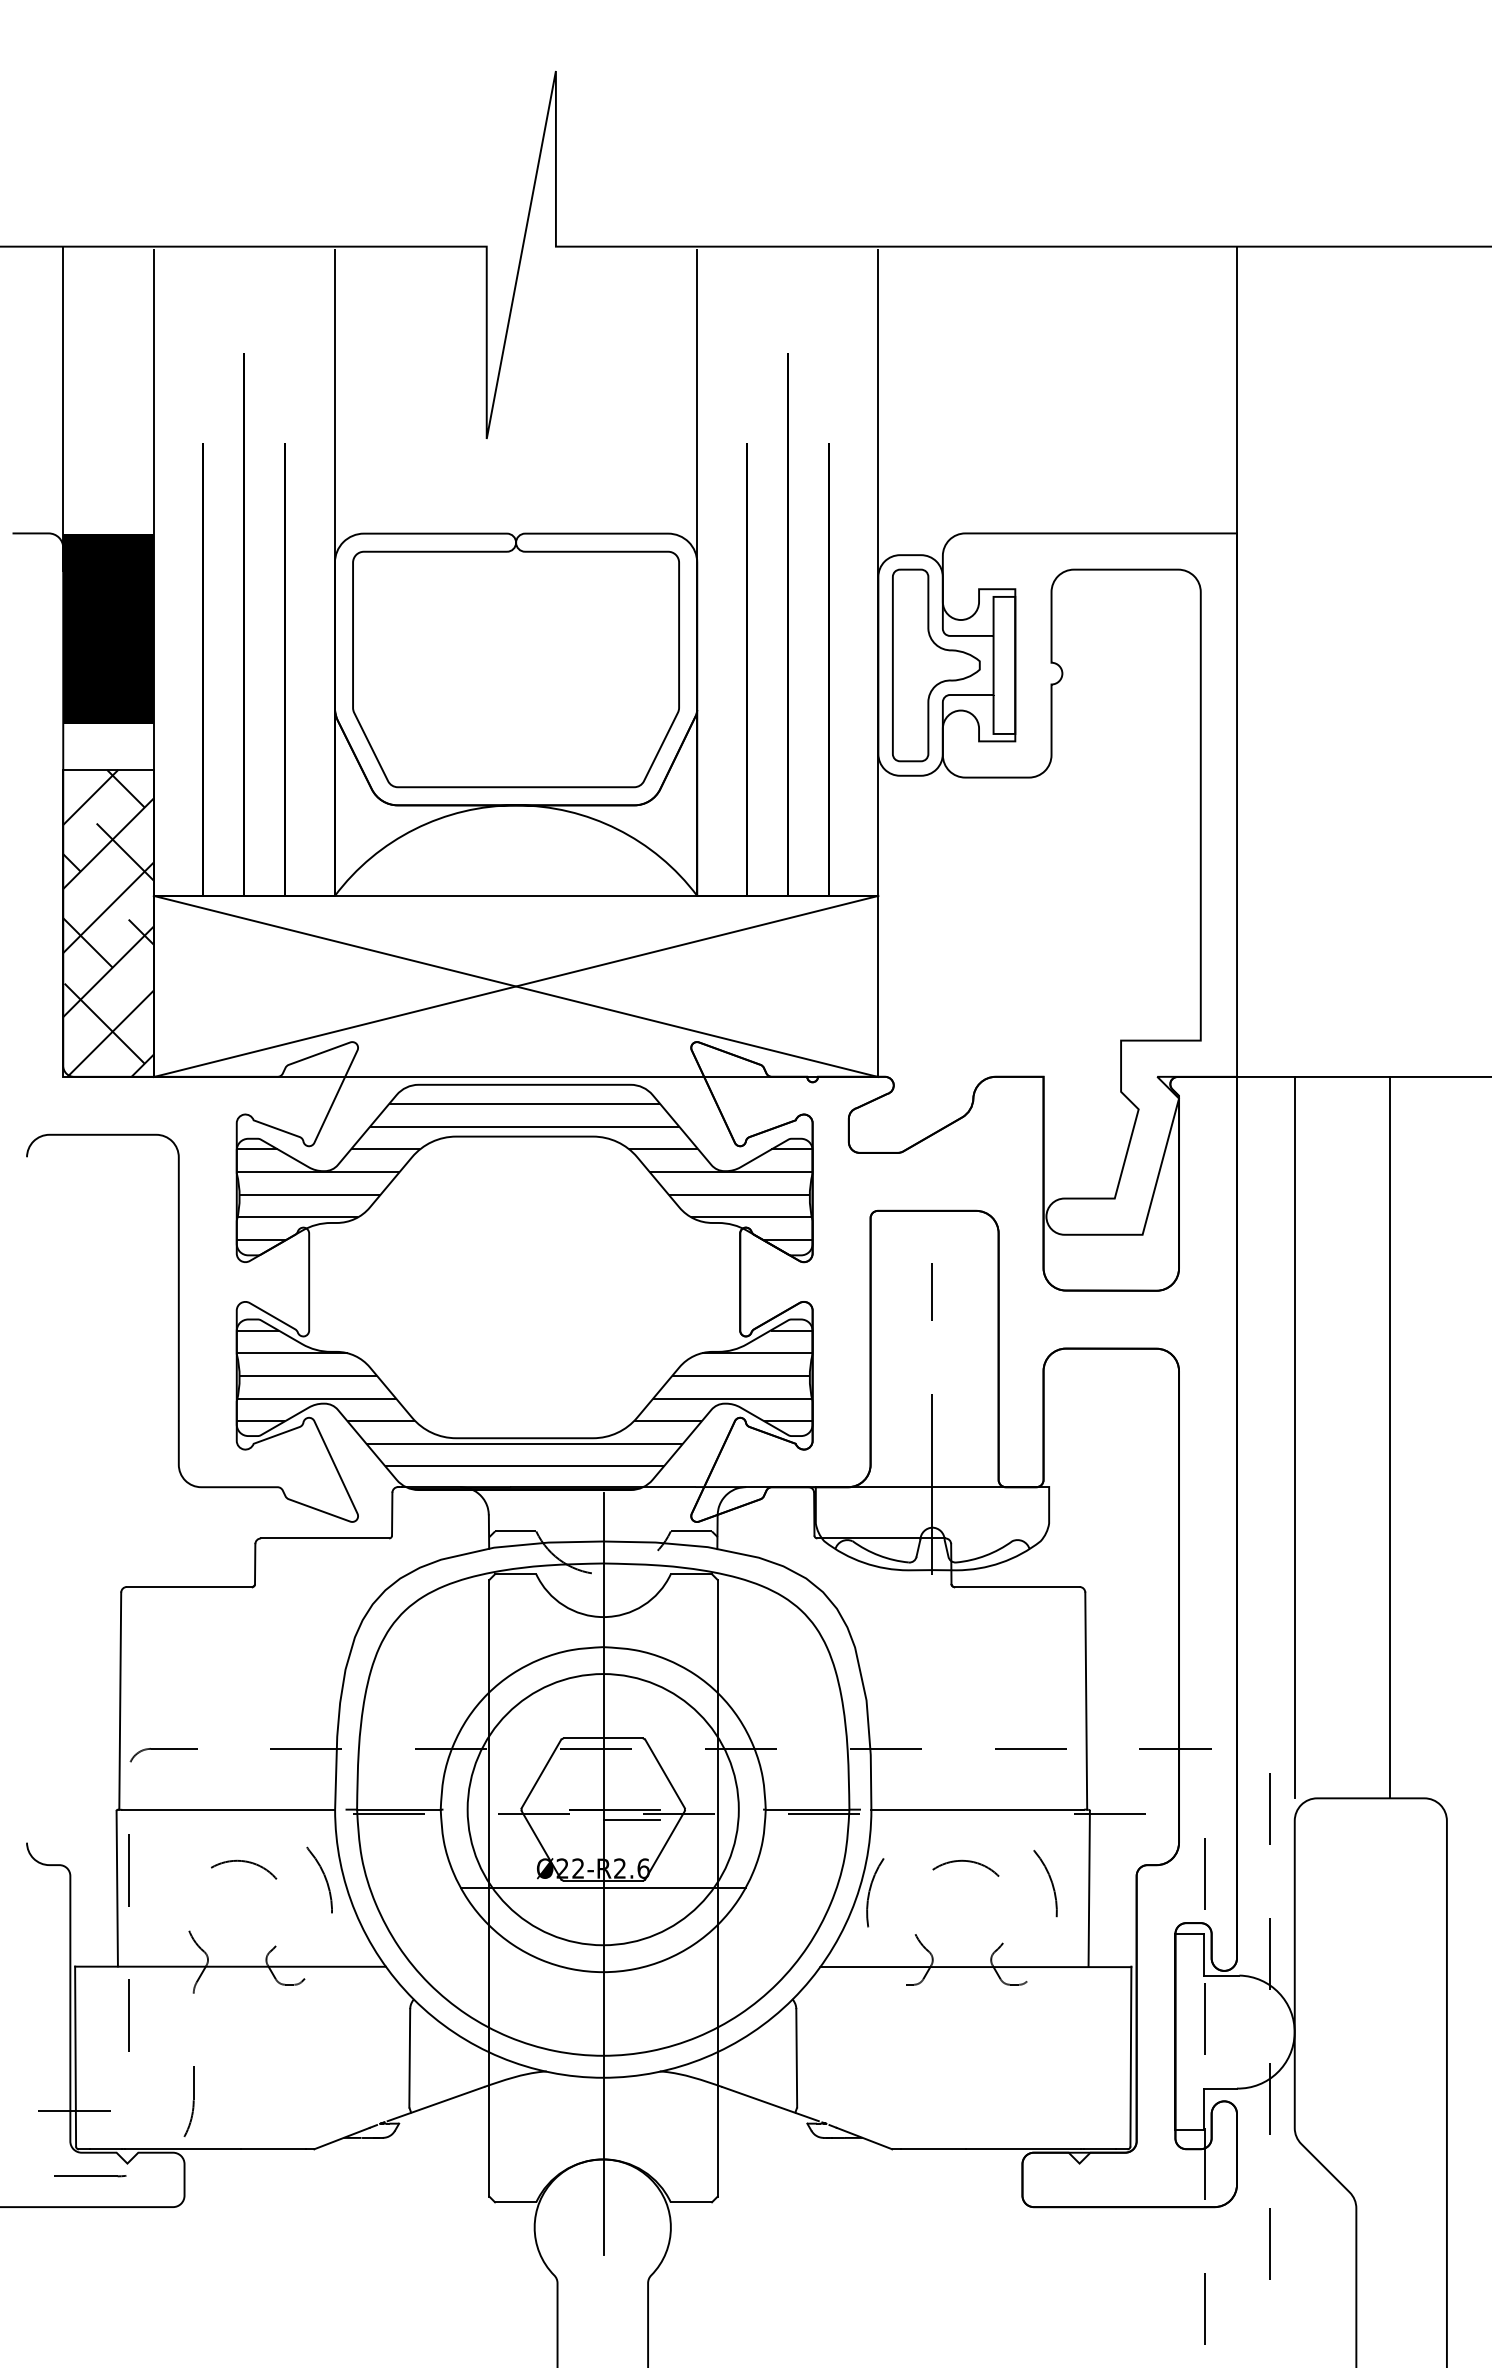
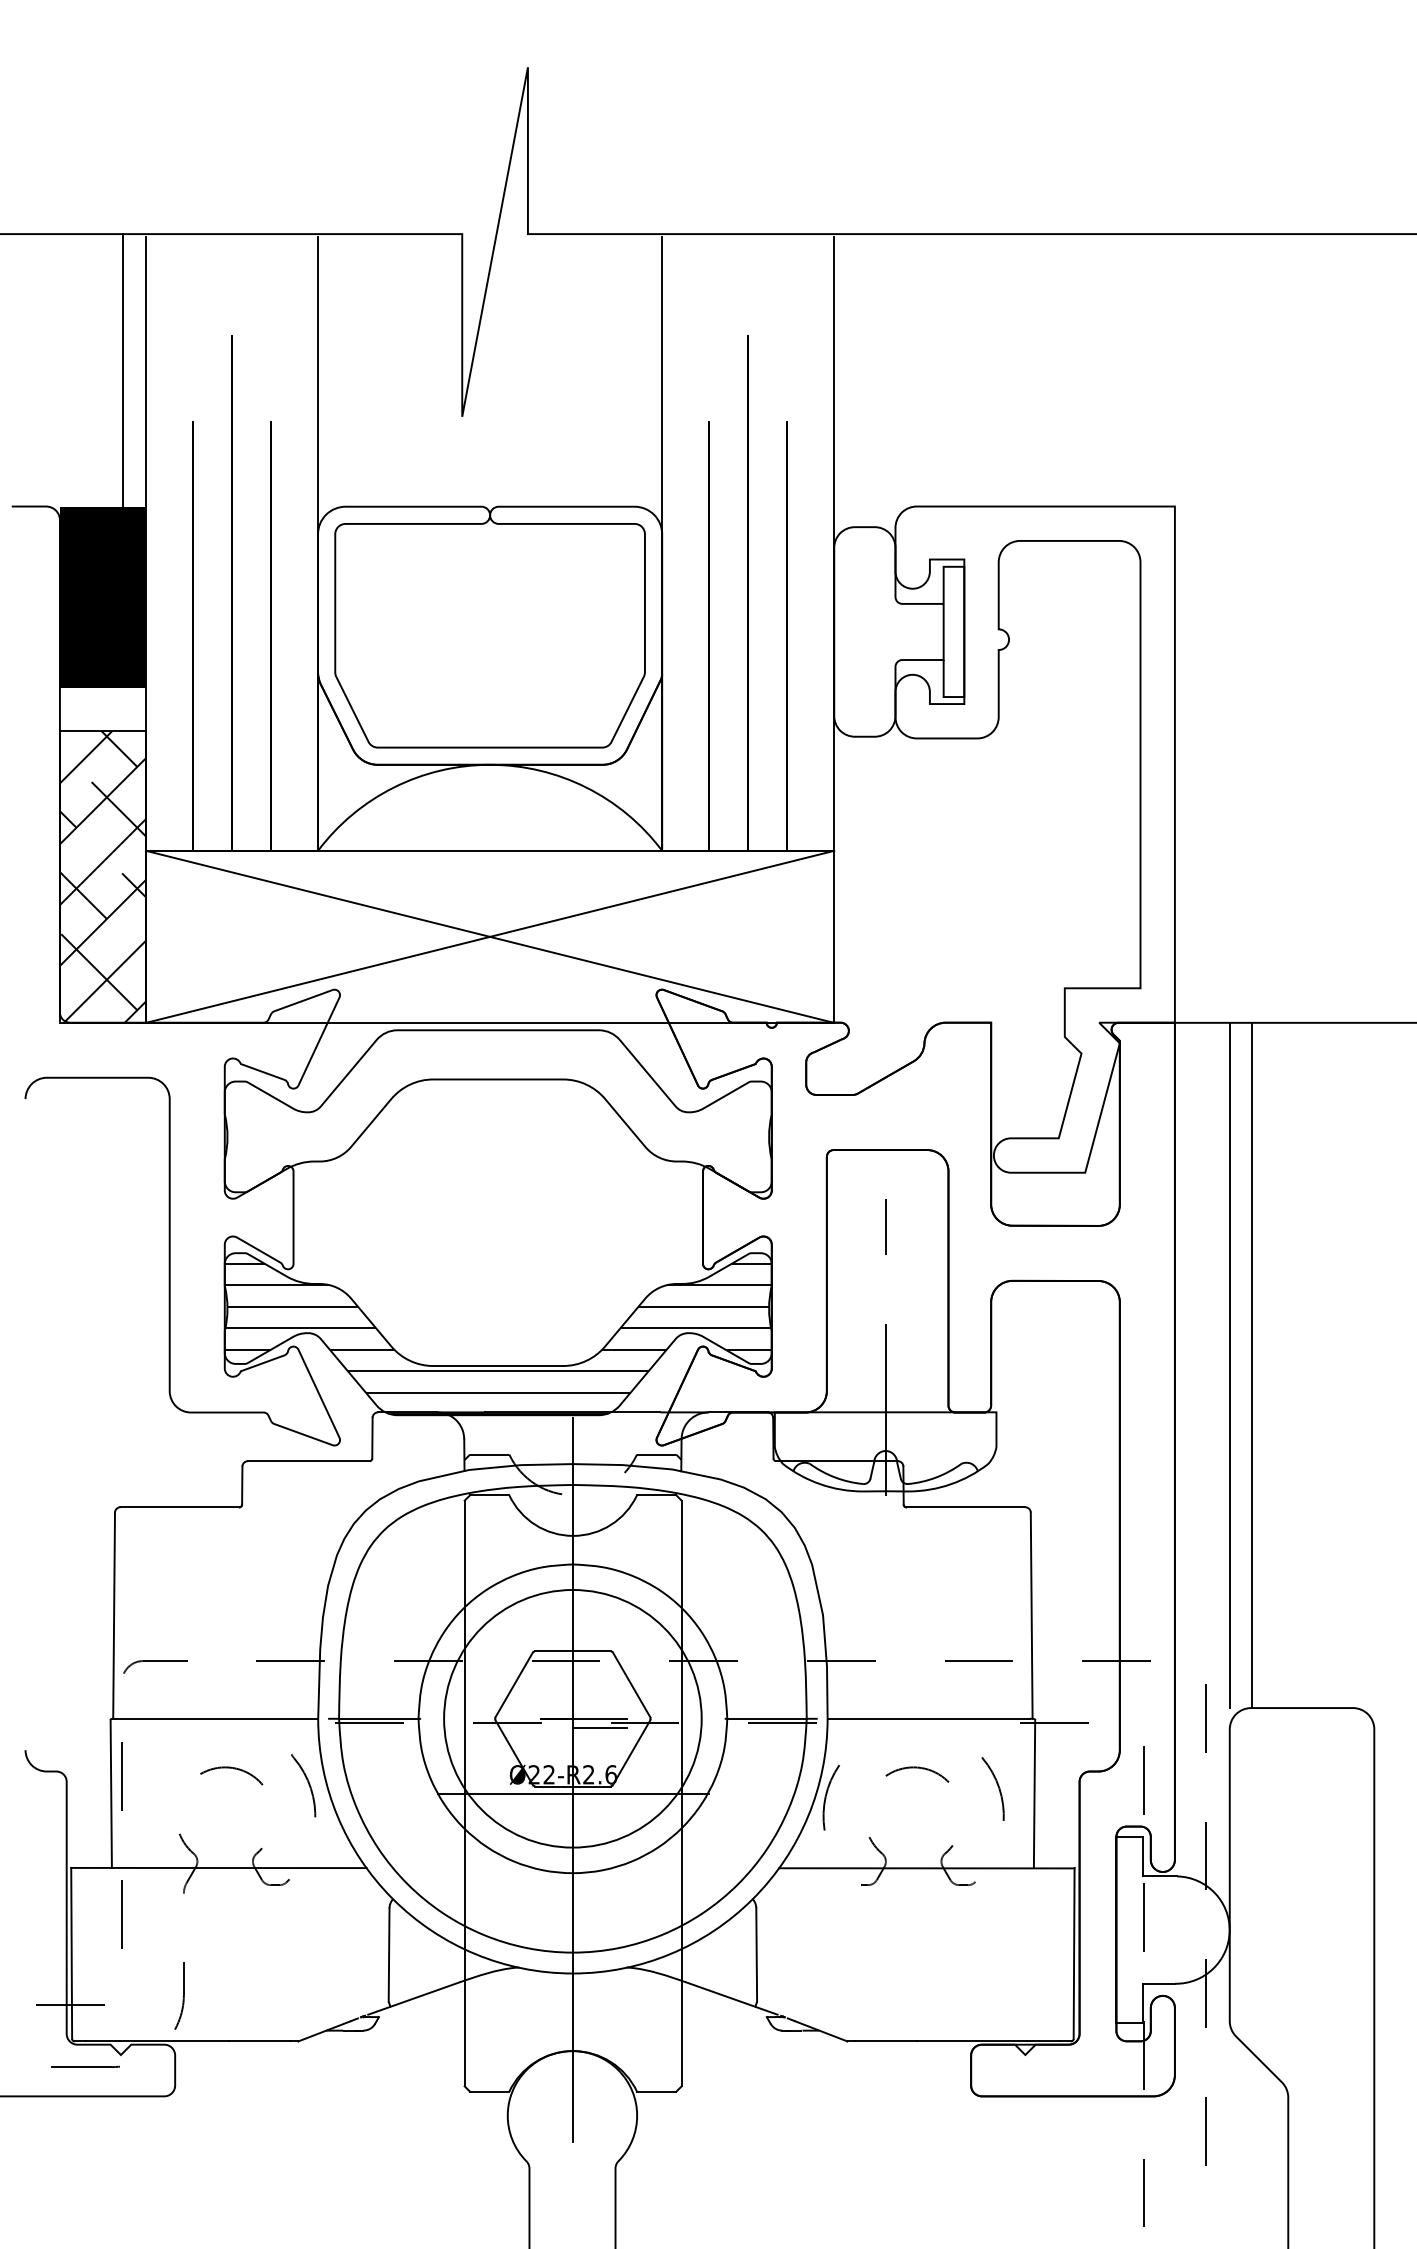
line: (1237, 407) -> (1175, 386), removed
line: (63, 408) -> (122, 387), moved
part: (936, 665) -> (889, 631), removed
hatch: (524, 1172) -> (498, 1113), removed
line: (1389, 1437) -> (1252, 1365), moved

